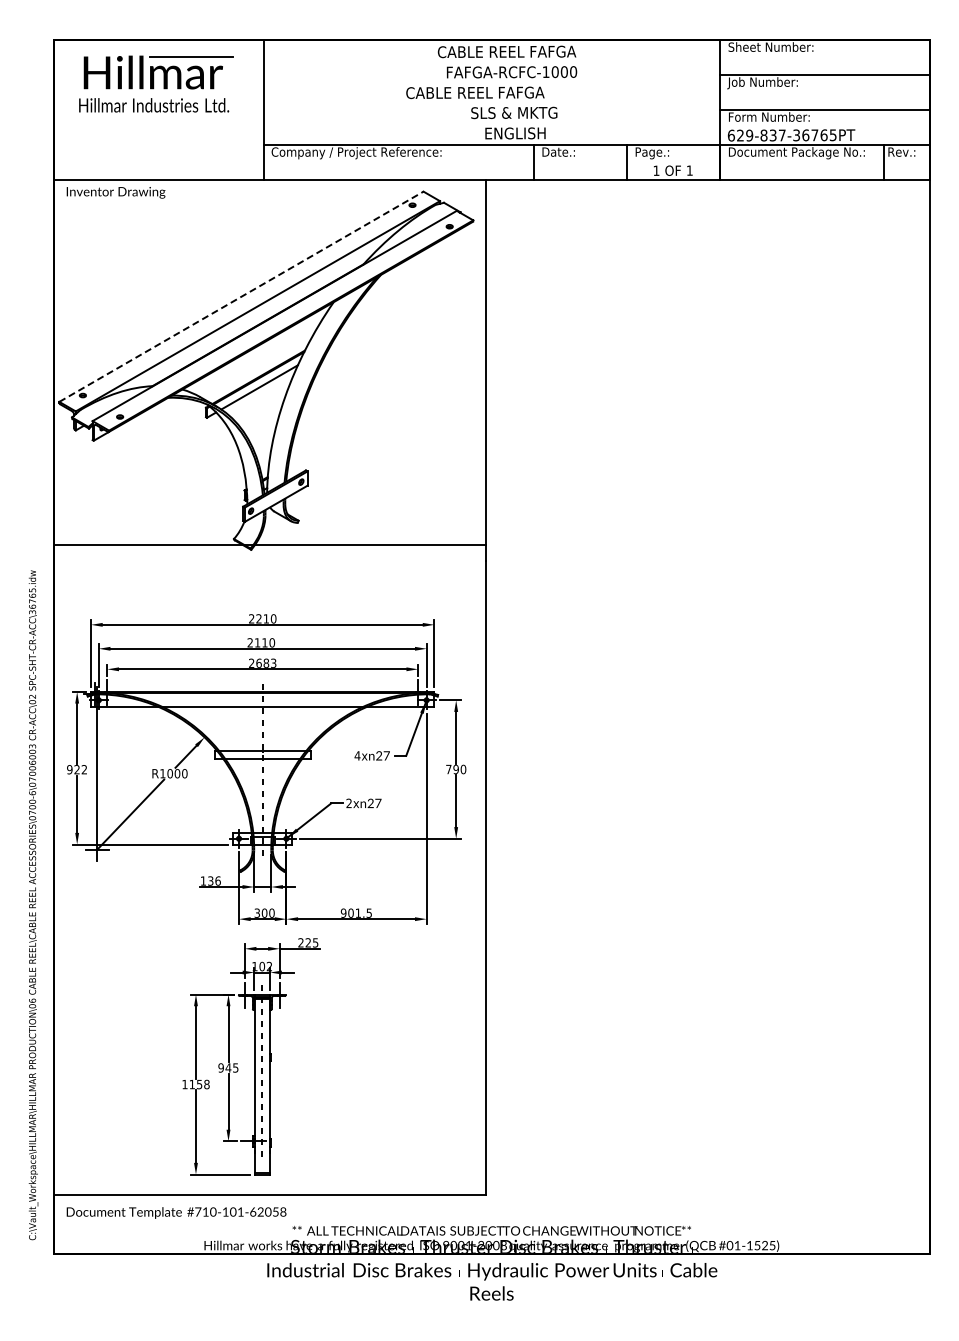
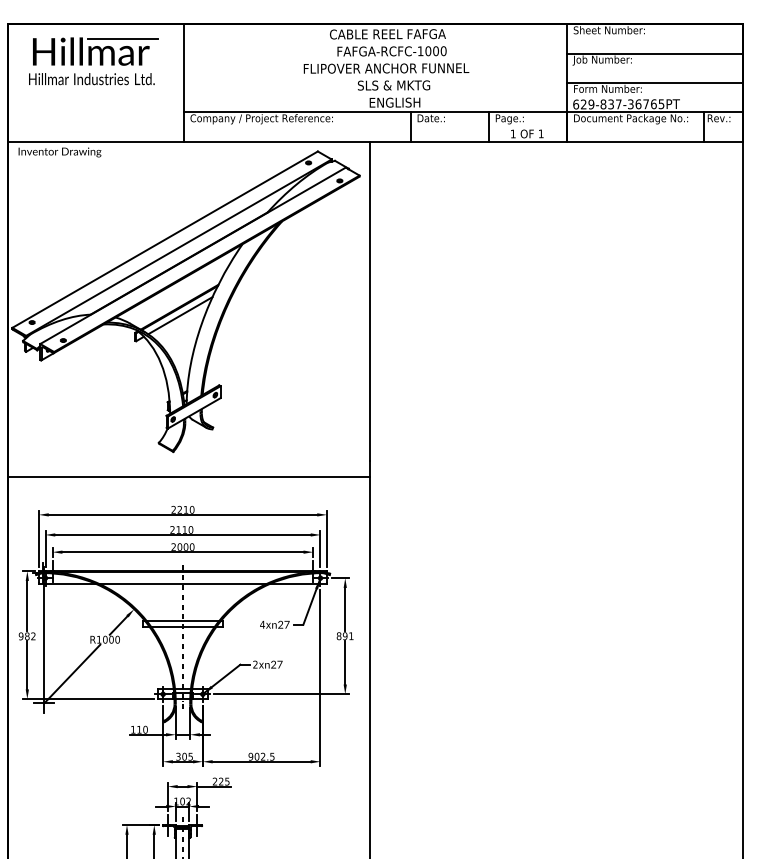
text: (504, 92) -> (385, 68), CABLE REEL FAFGA -> FLIPOVER ANCHOR FUNNEL
line: (241, 296) -> (165, 239), dashed -> solid
line: (269, 545) -> (188, 477), moved
text: (266, 662) -> (186, 546), 2683 -> 2000
text: (76, 769) -> (26, 636), 922 -> 982
text: (456, 769) -> (345, 636), 790 -> 891
text: (214, 880) -> (142, 729), 136 -> 110
text: (271, 912) -> (190, 756), 300 -> 305
text: (357, 912) -> (262, 756), 901.5 -> 902.5

